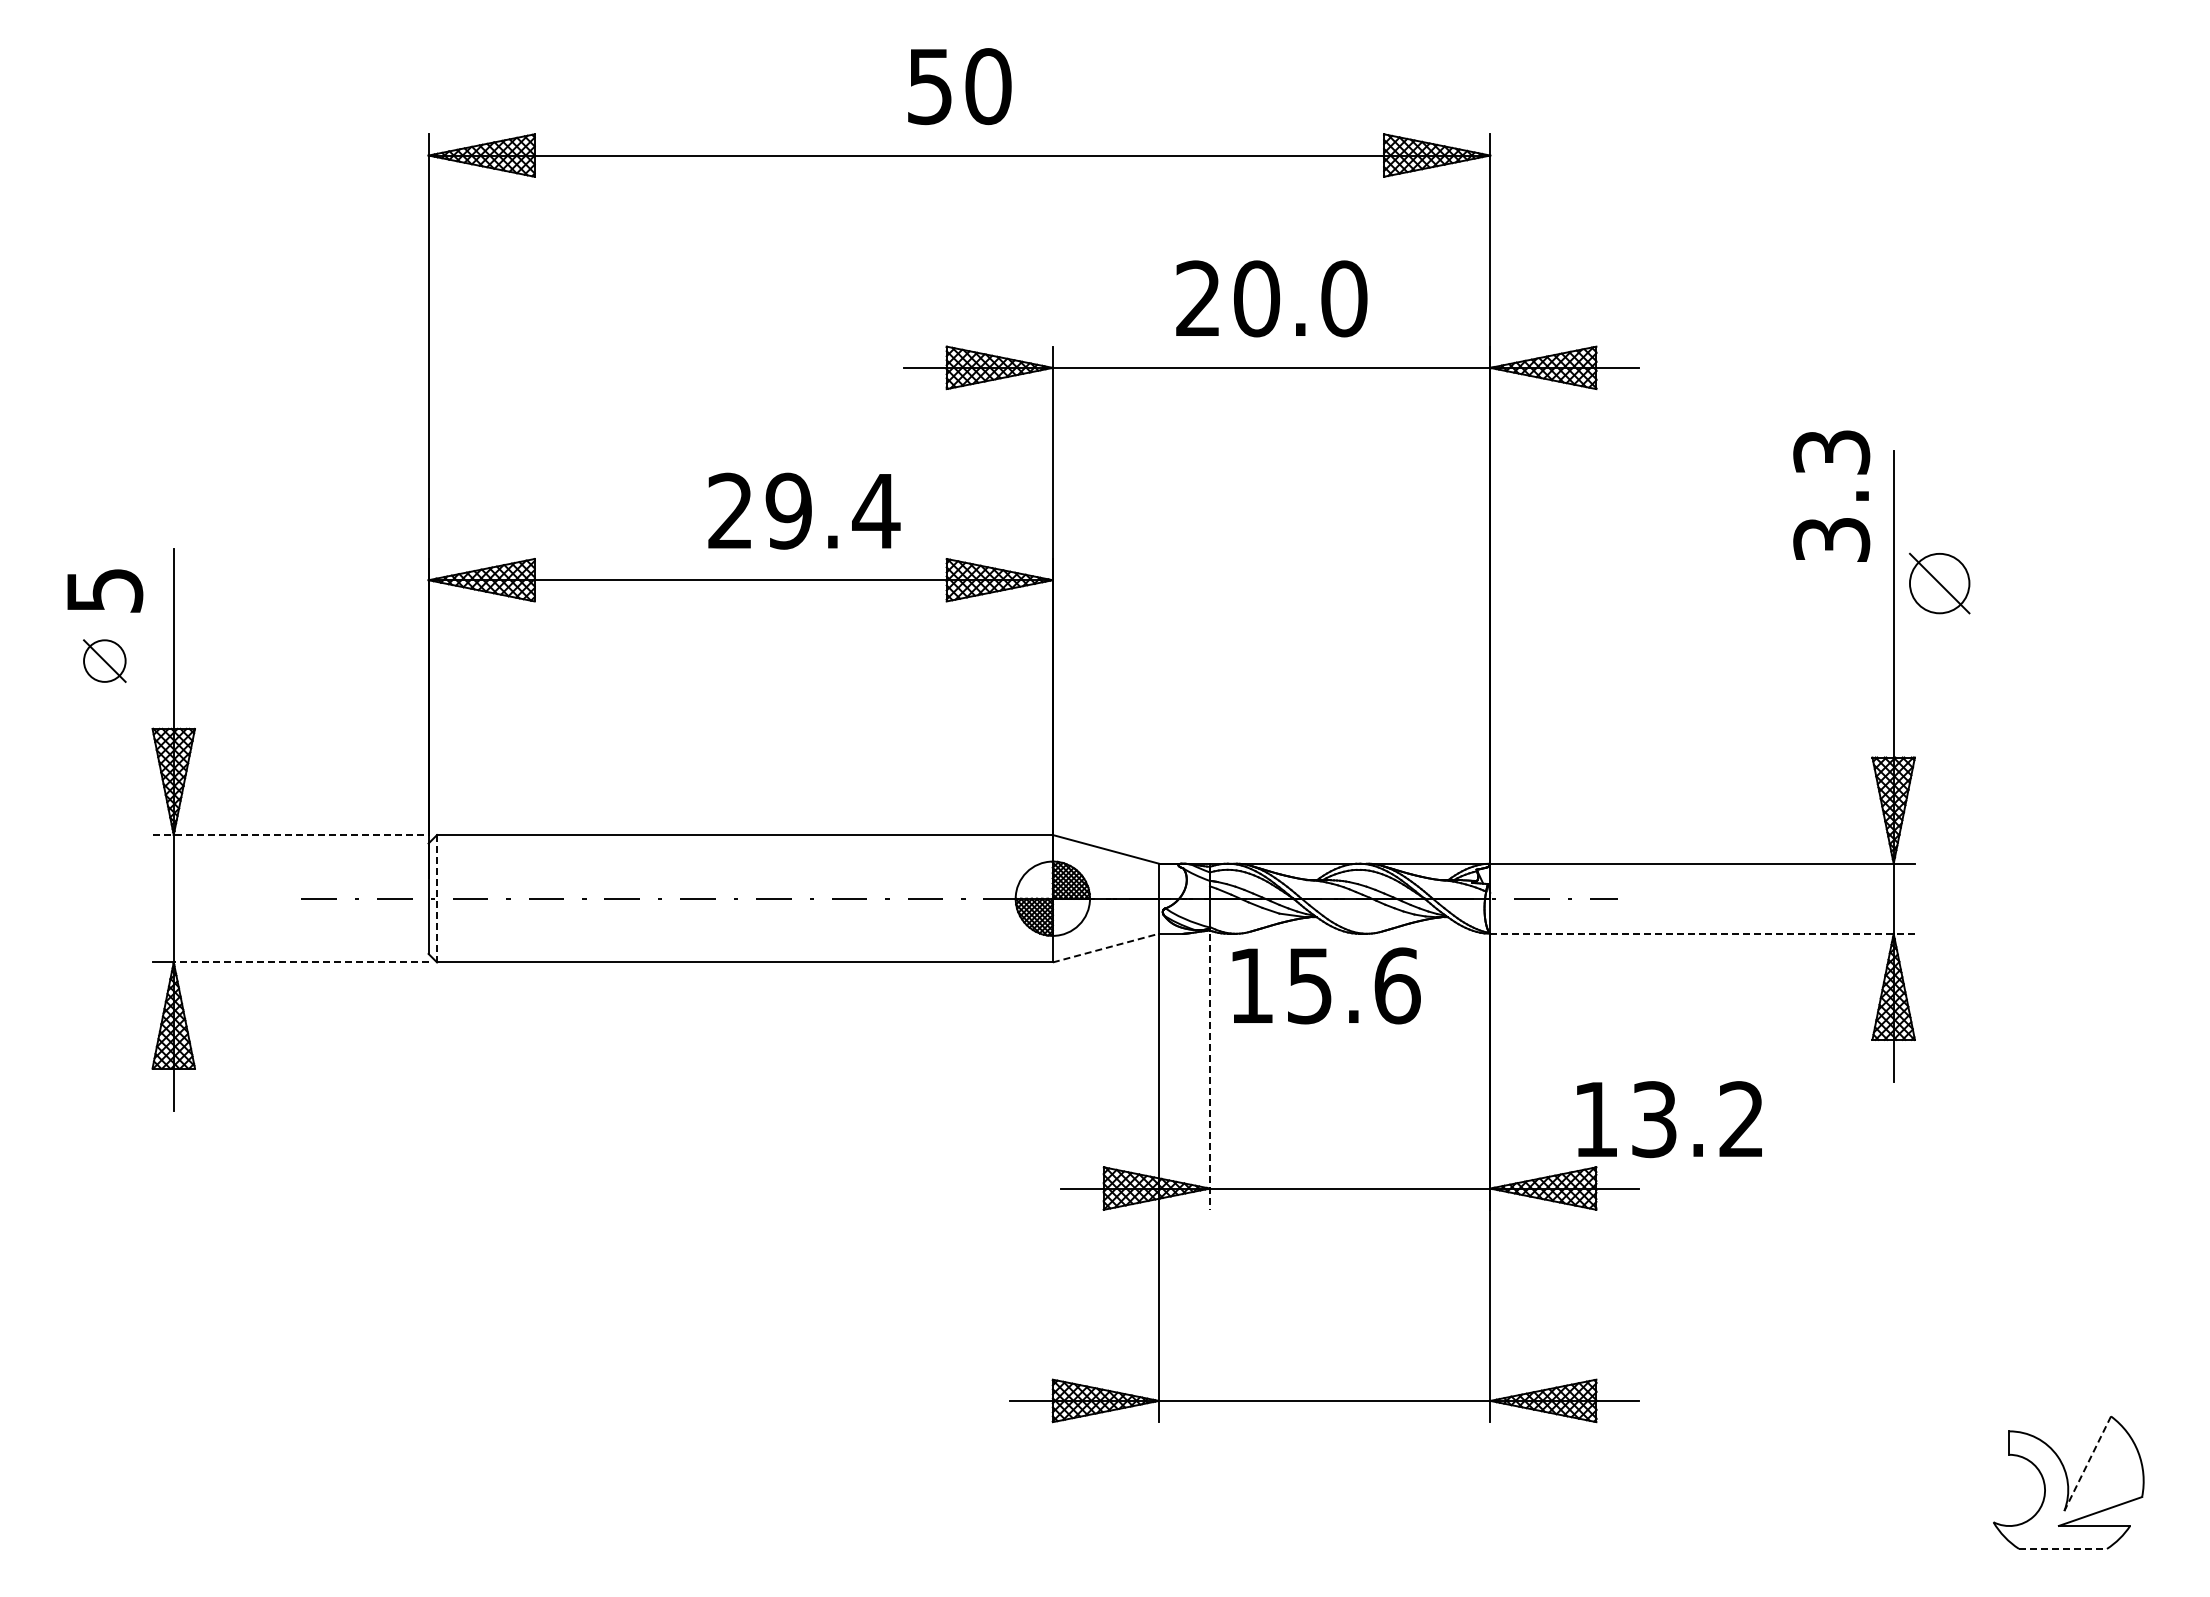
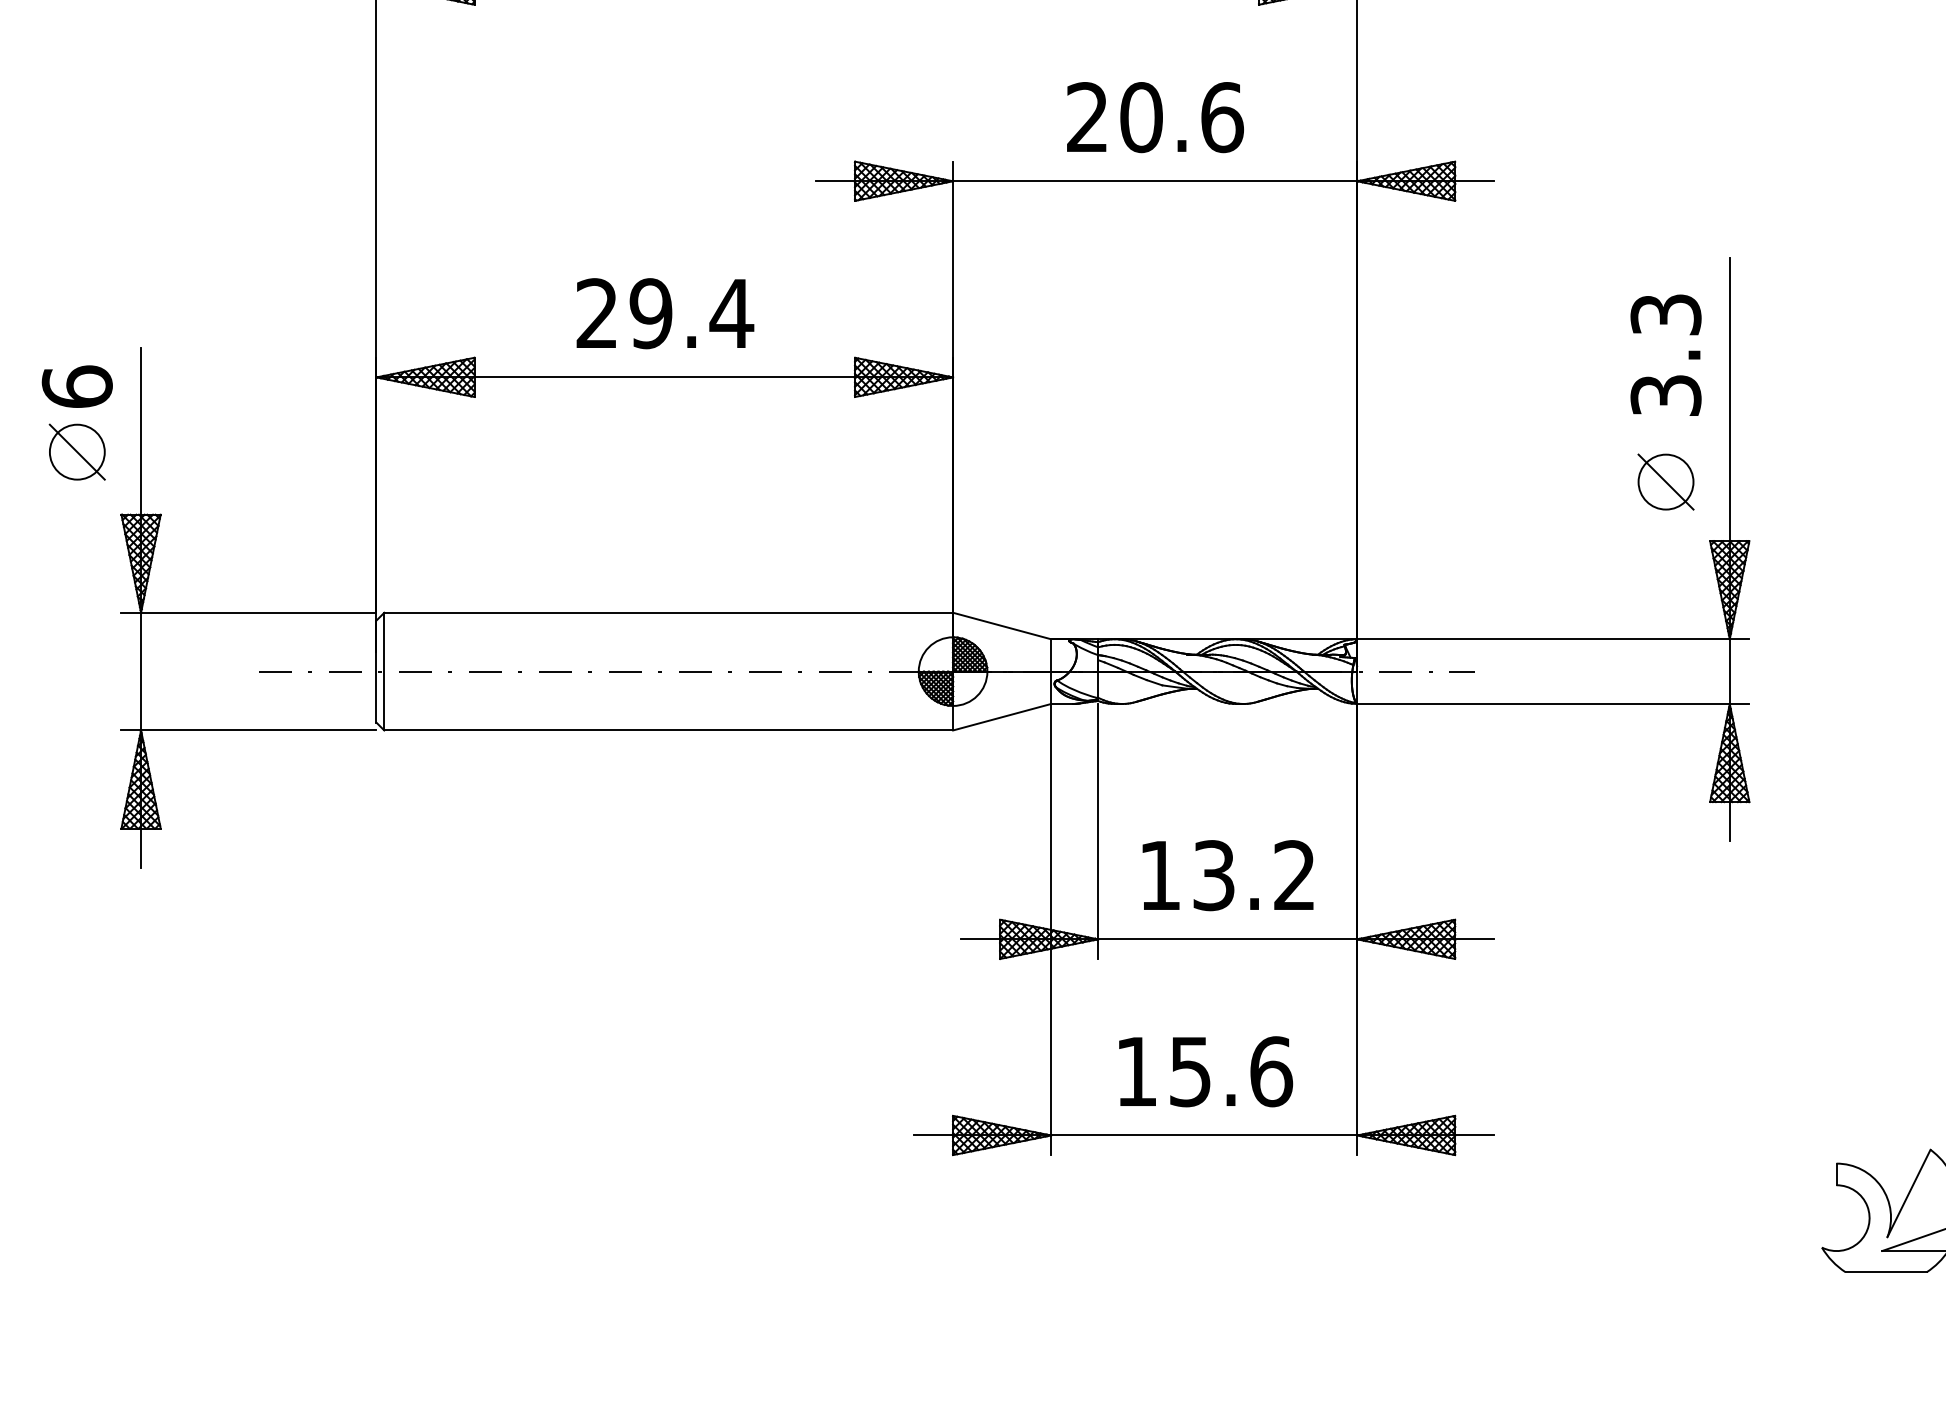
text: (1344, 298) -> (1222, 117), 20.0 -> 20.6
text: (1831, 495) -> (1665, 354), moved
text: (804, 510) -> (665, 313), moved
part: (1939, 583) -> (1665, 482), moved
text: (104, 590) -> (77, 386), 5 -> 6
part: (104, 660) -> (77, 451), size x1.43
line: (291, 835) -> (249, 613), dashed -> solid
line: (437, 898) -> (384, 671), dashed -> solid
line: (1703, 933) -> (1554, 703), dashed -> solid
line: (1105, 948) -> (1001, 717), dashed -> solid
line: (300, 962) -> (258, 730), dashed -> solid
text: (1326, 985) -> (1205, 1071), moved
line: (1209, 1072) -> (1097, 832), dashed -> solid
text: (1669, 1119) -> (1228, 875), moved
line: (2087, 1463) -> (1908, 1193), dashed -> solid
line: (2063, 1548) -> (1886, 1271), dashed -> solid

